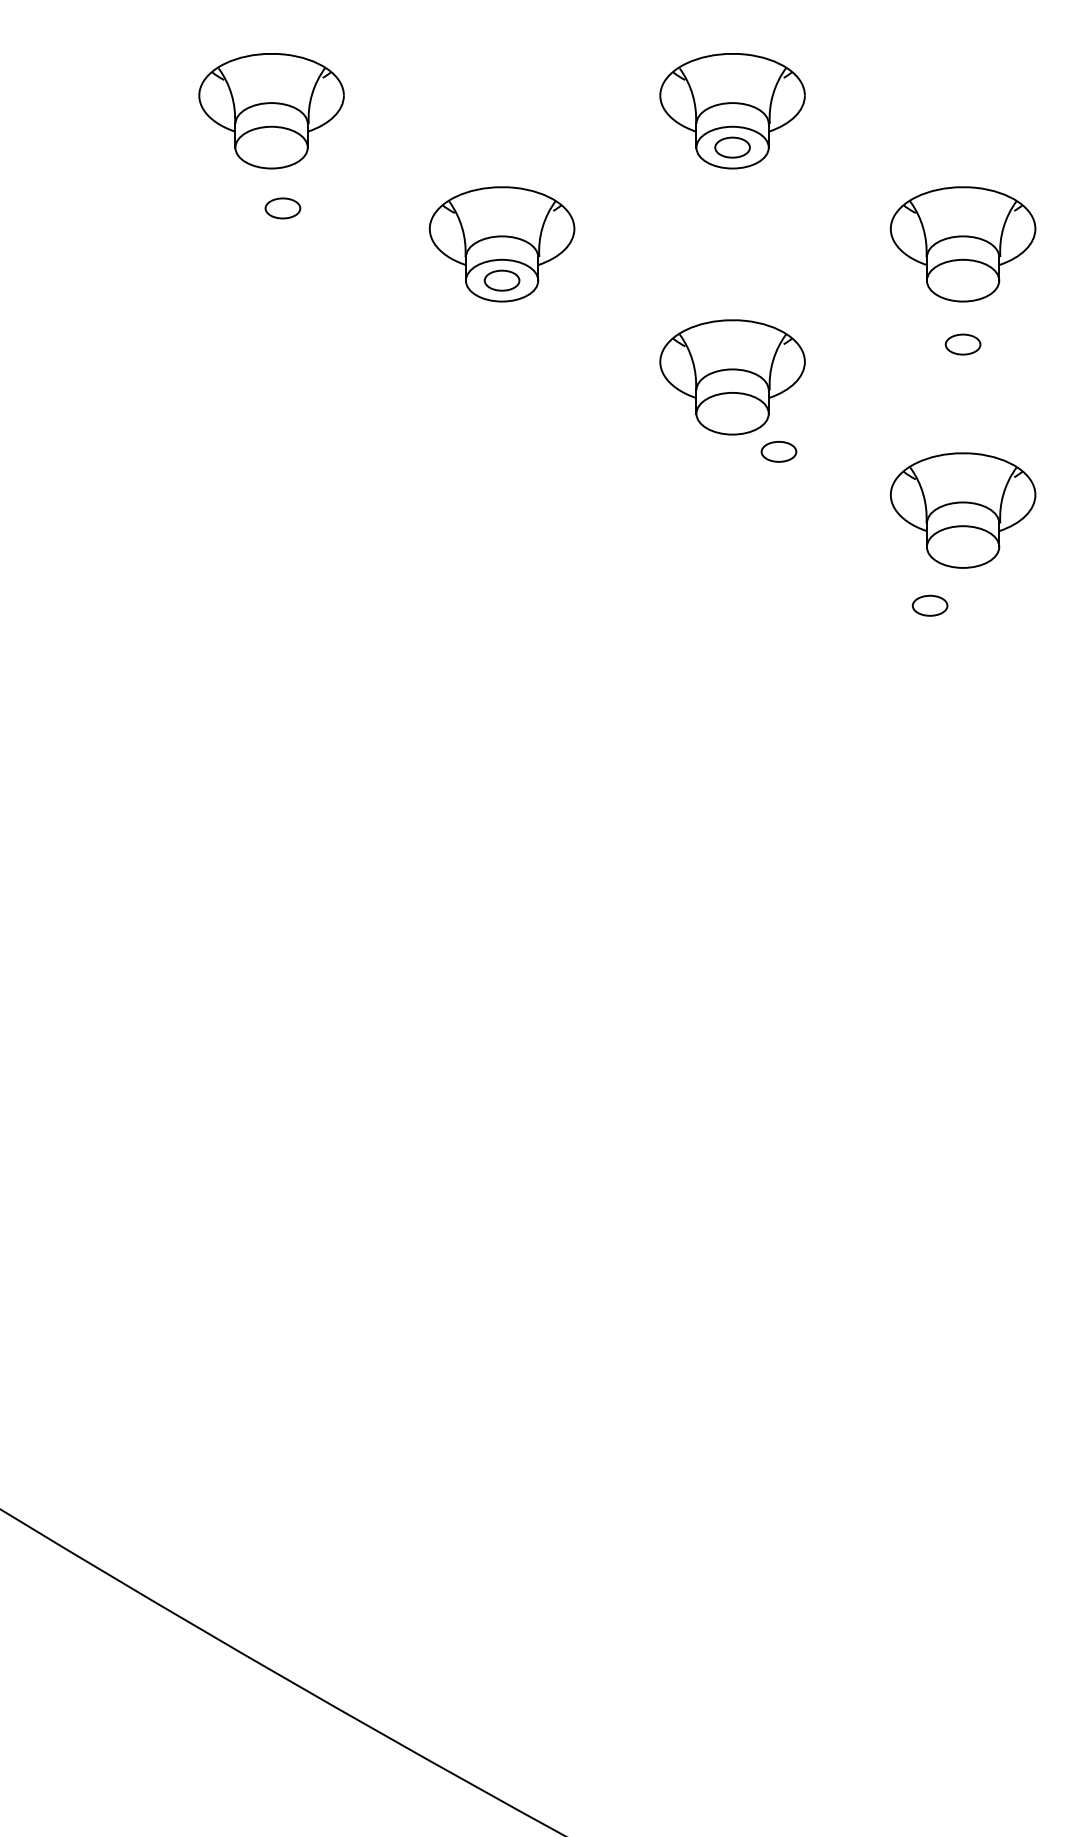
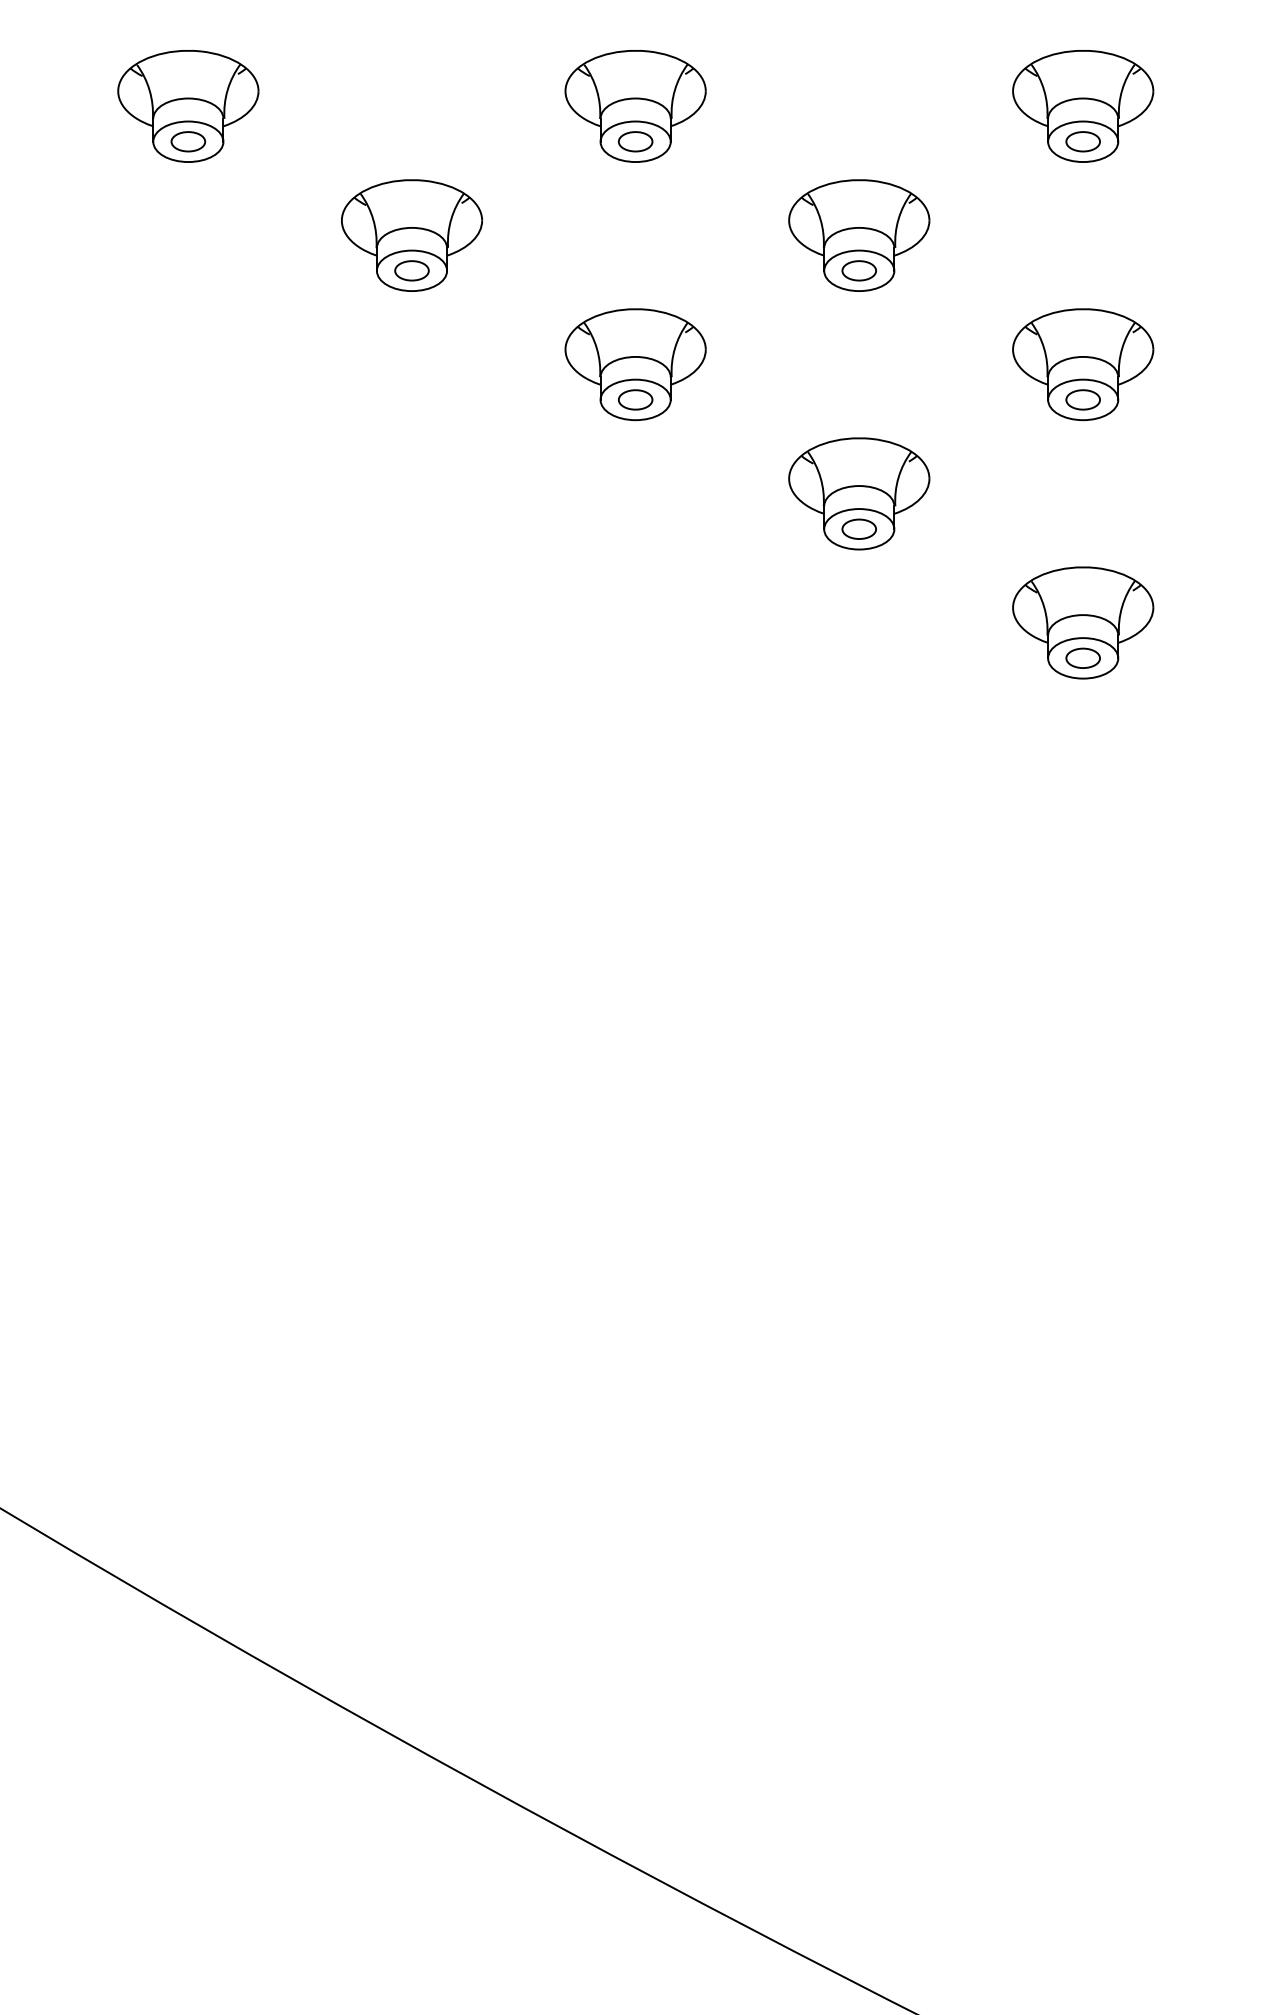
part: (283, 208) -> (188, 141), moved
part: (962, 344) -> (858, 270), moved
part: (778, 451) -> (635, 399), moved
part: (929, 605) -> (858, 528), moved

